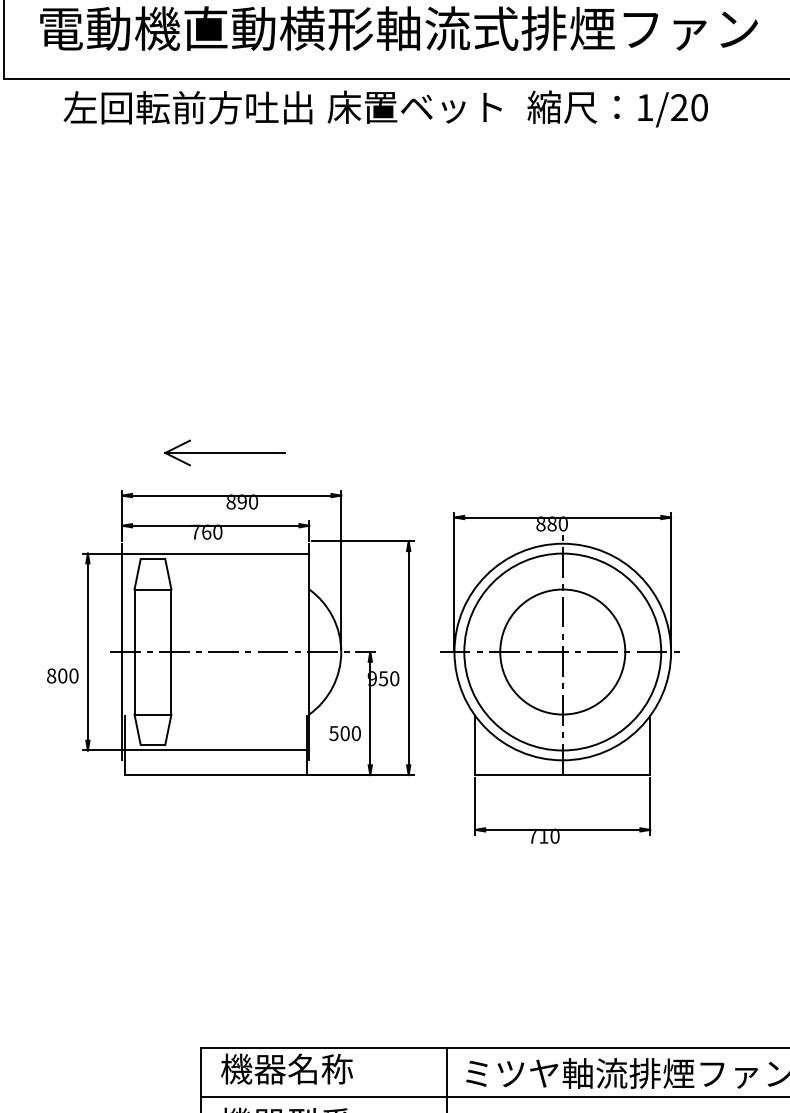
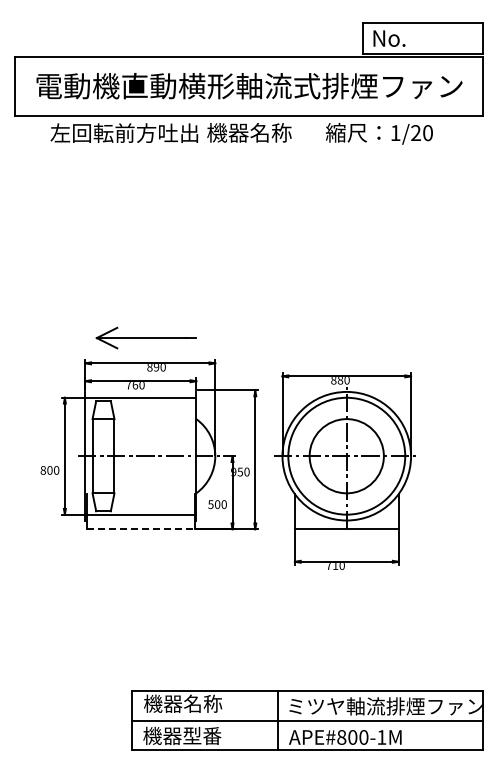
text: (414, 106) -> (258, 132), 床置ベット -> 機器名称
part: (223, 452) -> (145, 337), size x1.4
line: (216, 775) -> (141, 529), solid -> dashed

